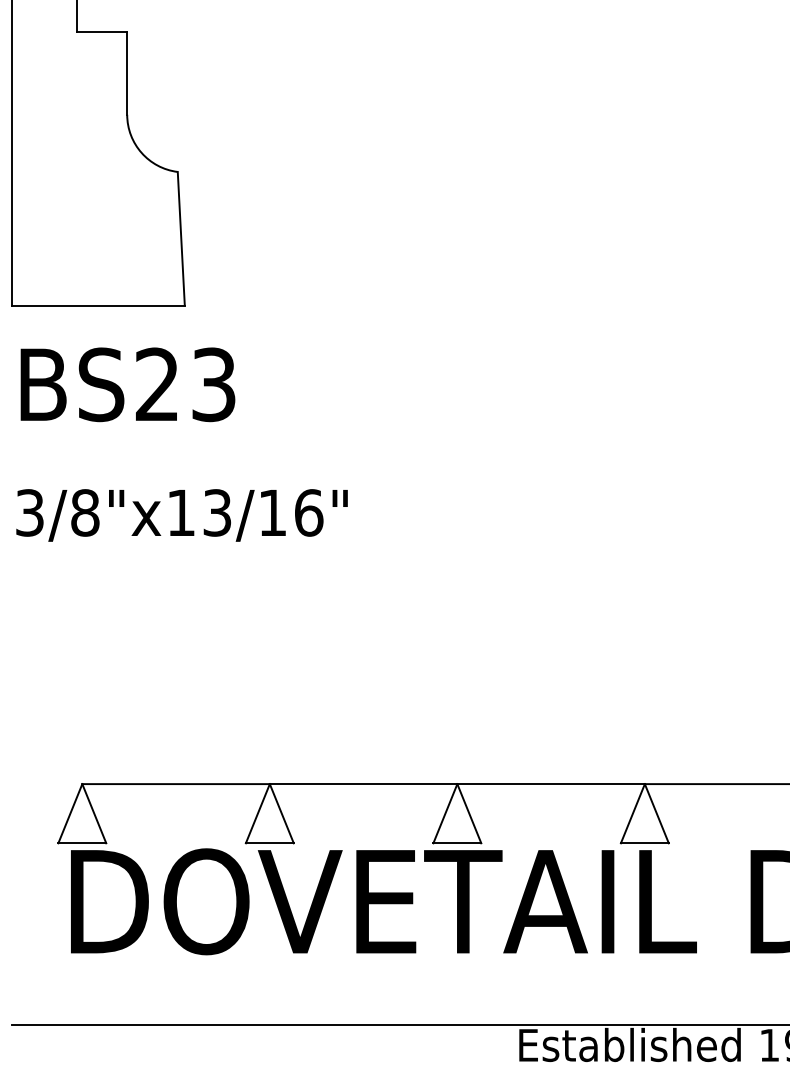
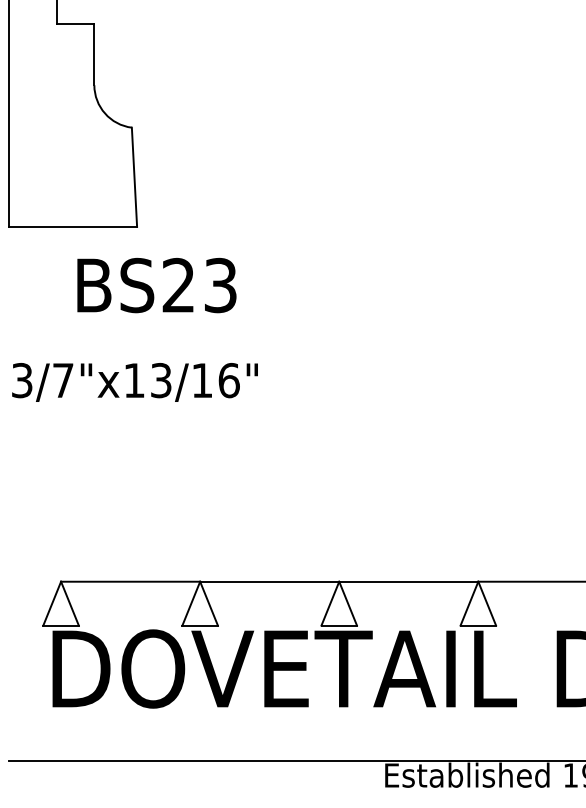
text: (127, 384) -> (156, 285), moved
text: (84, 512) -> (62, 380), 3/8"x13/16" -> 3/7"x13/16"

